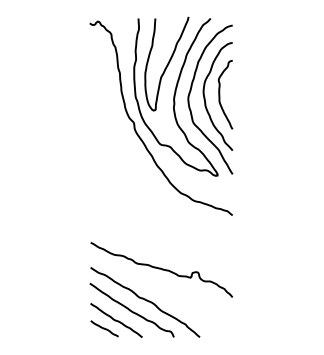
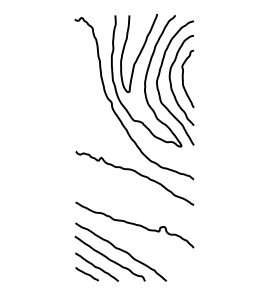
curve: (164, 208) -> (137, 173), added

